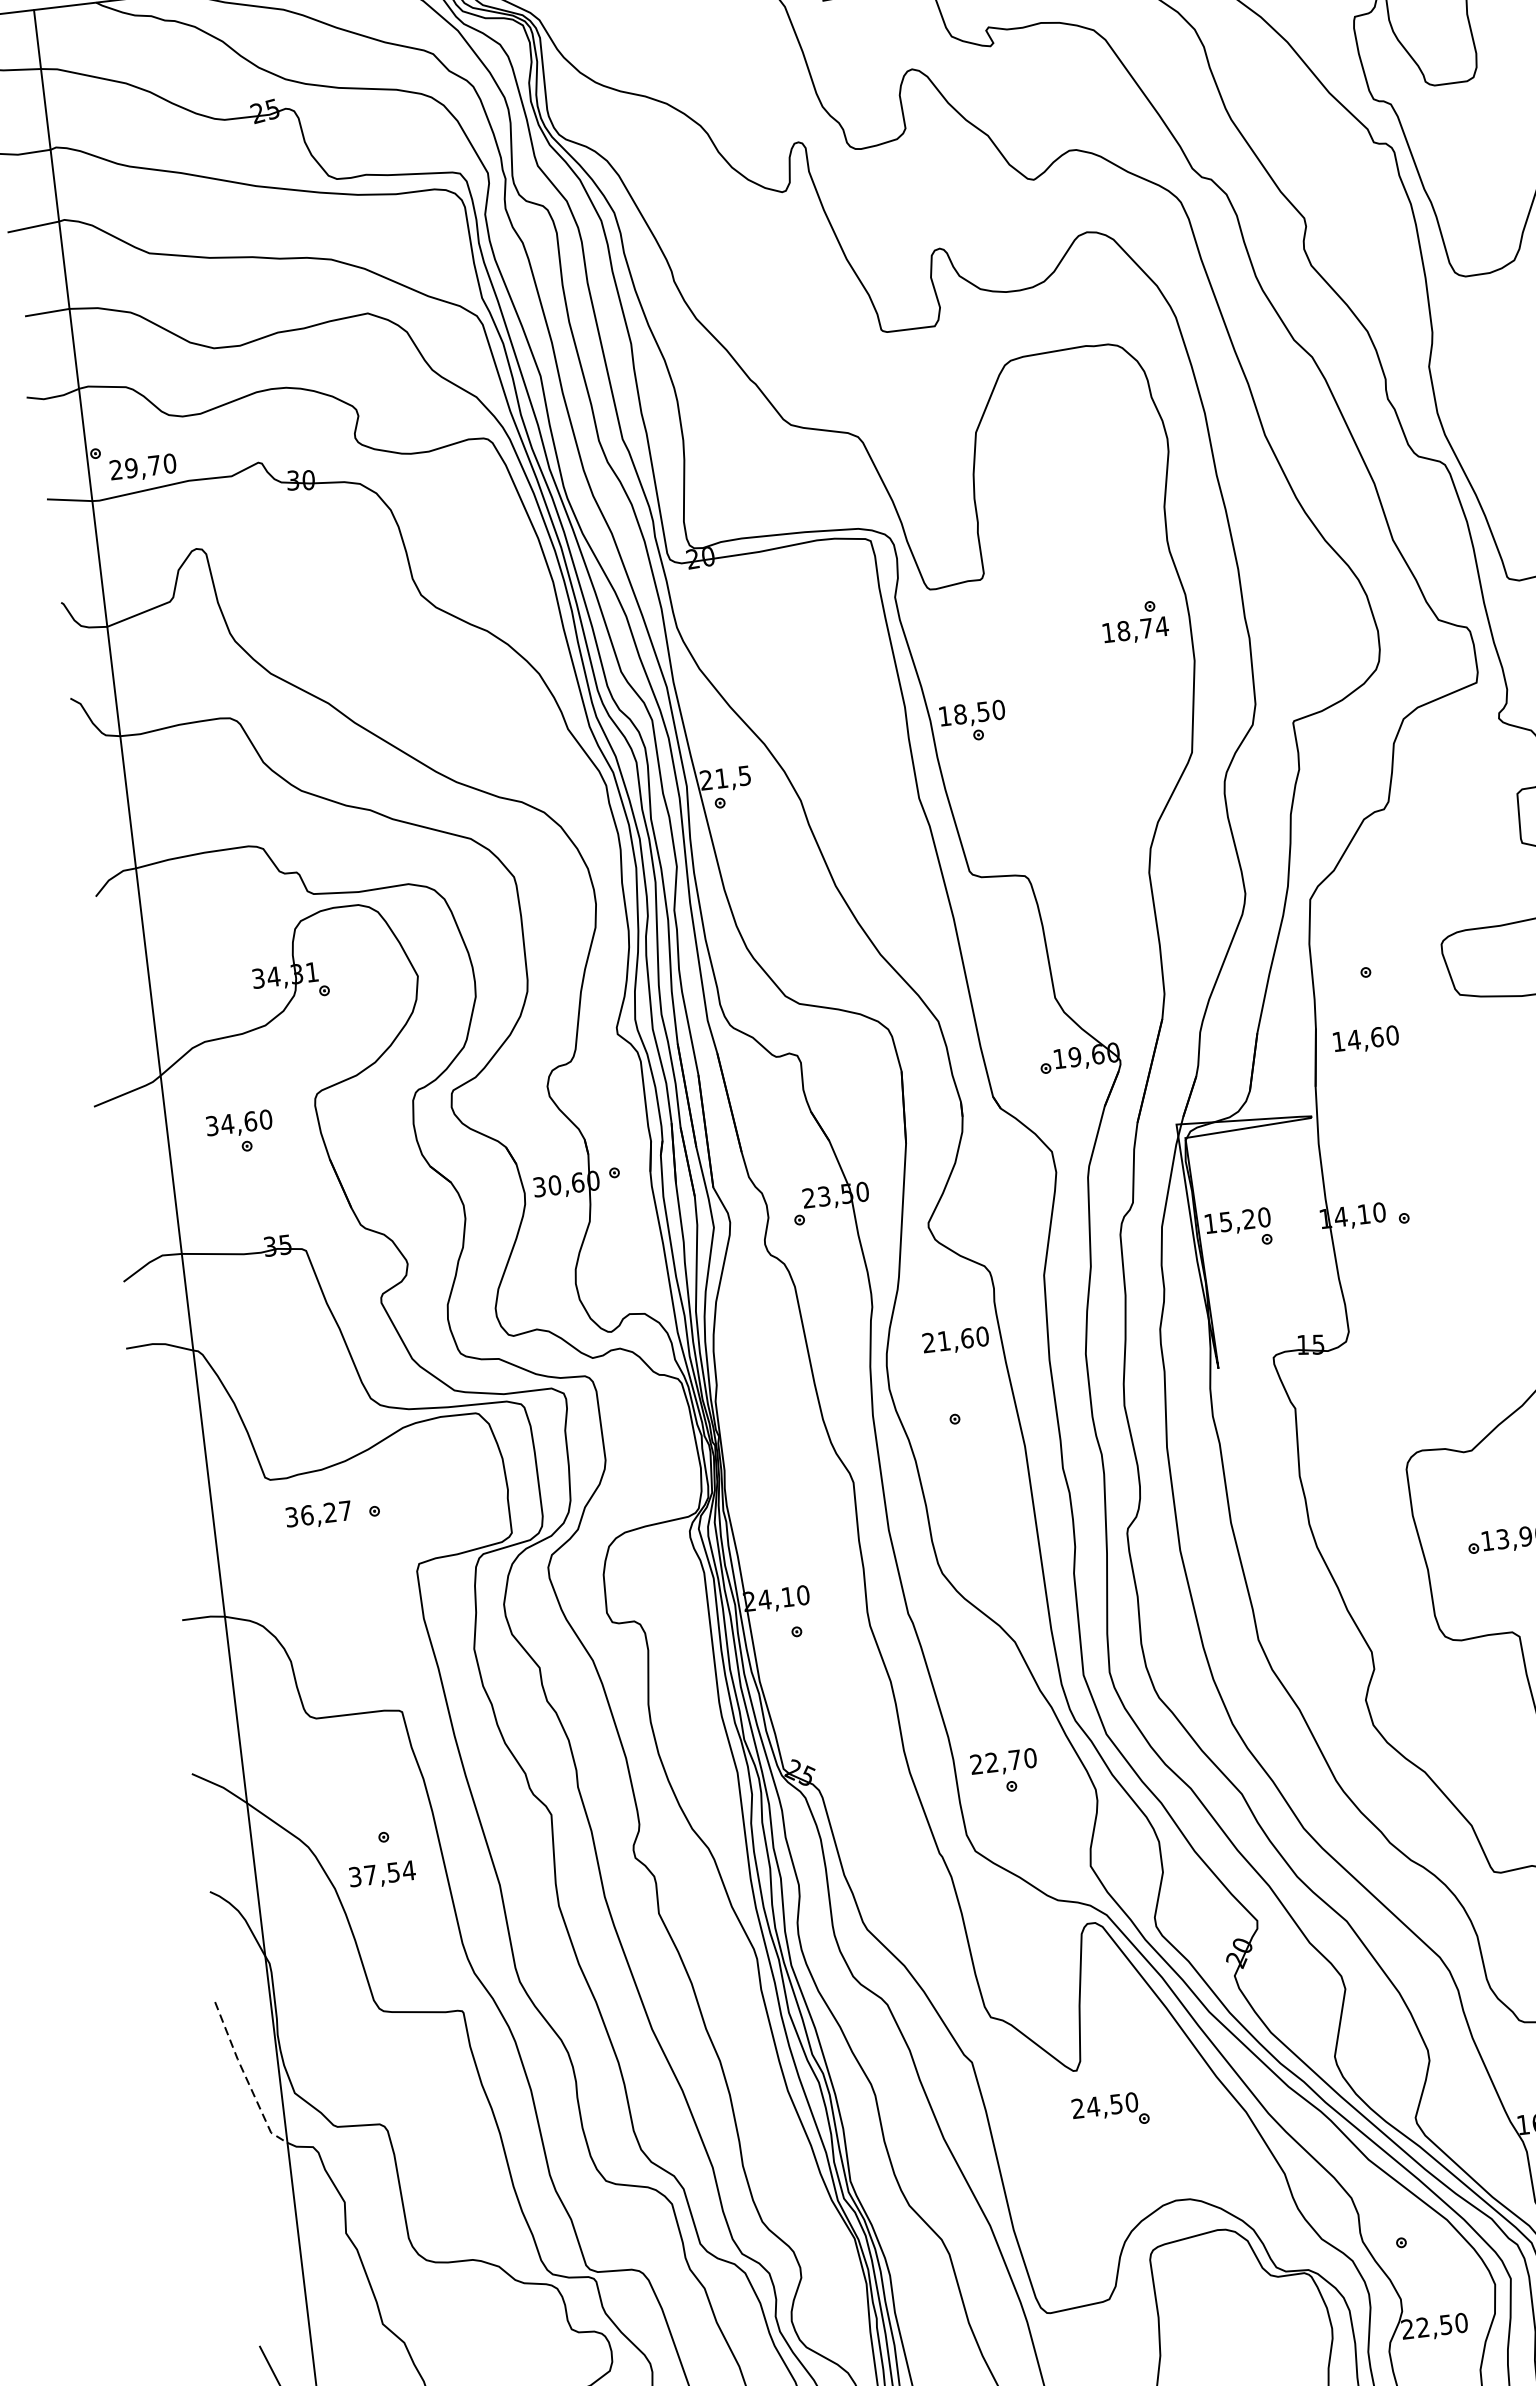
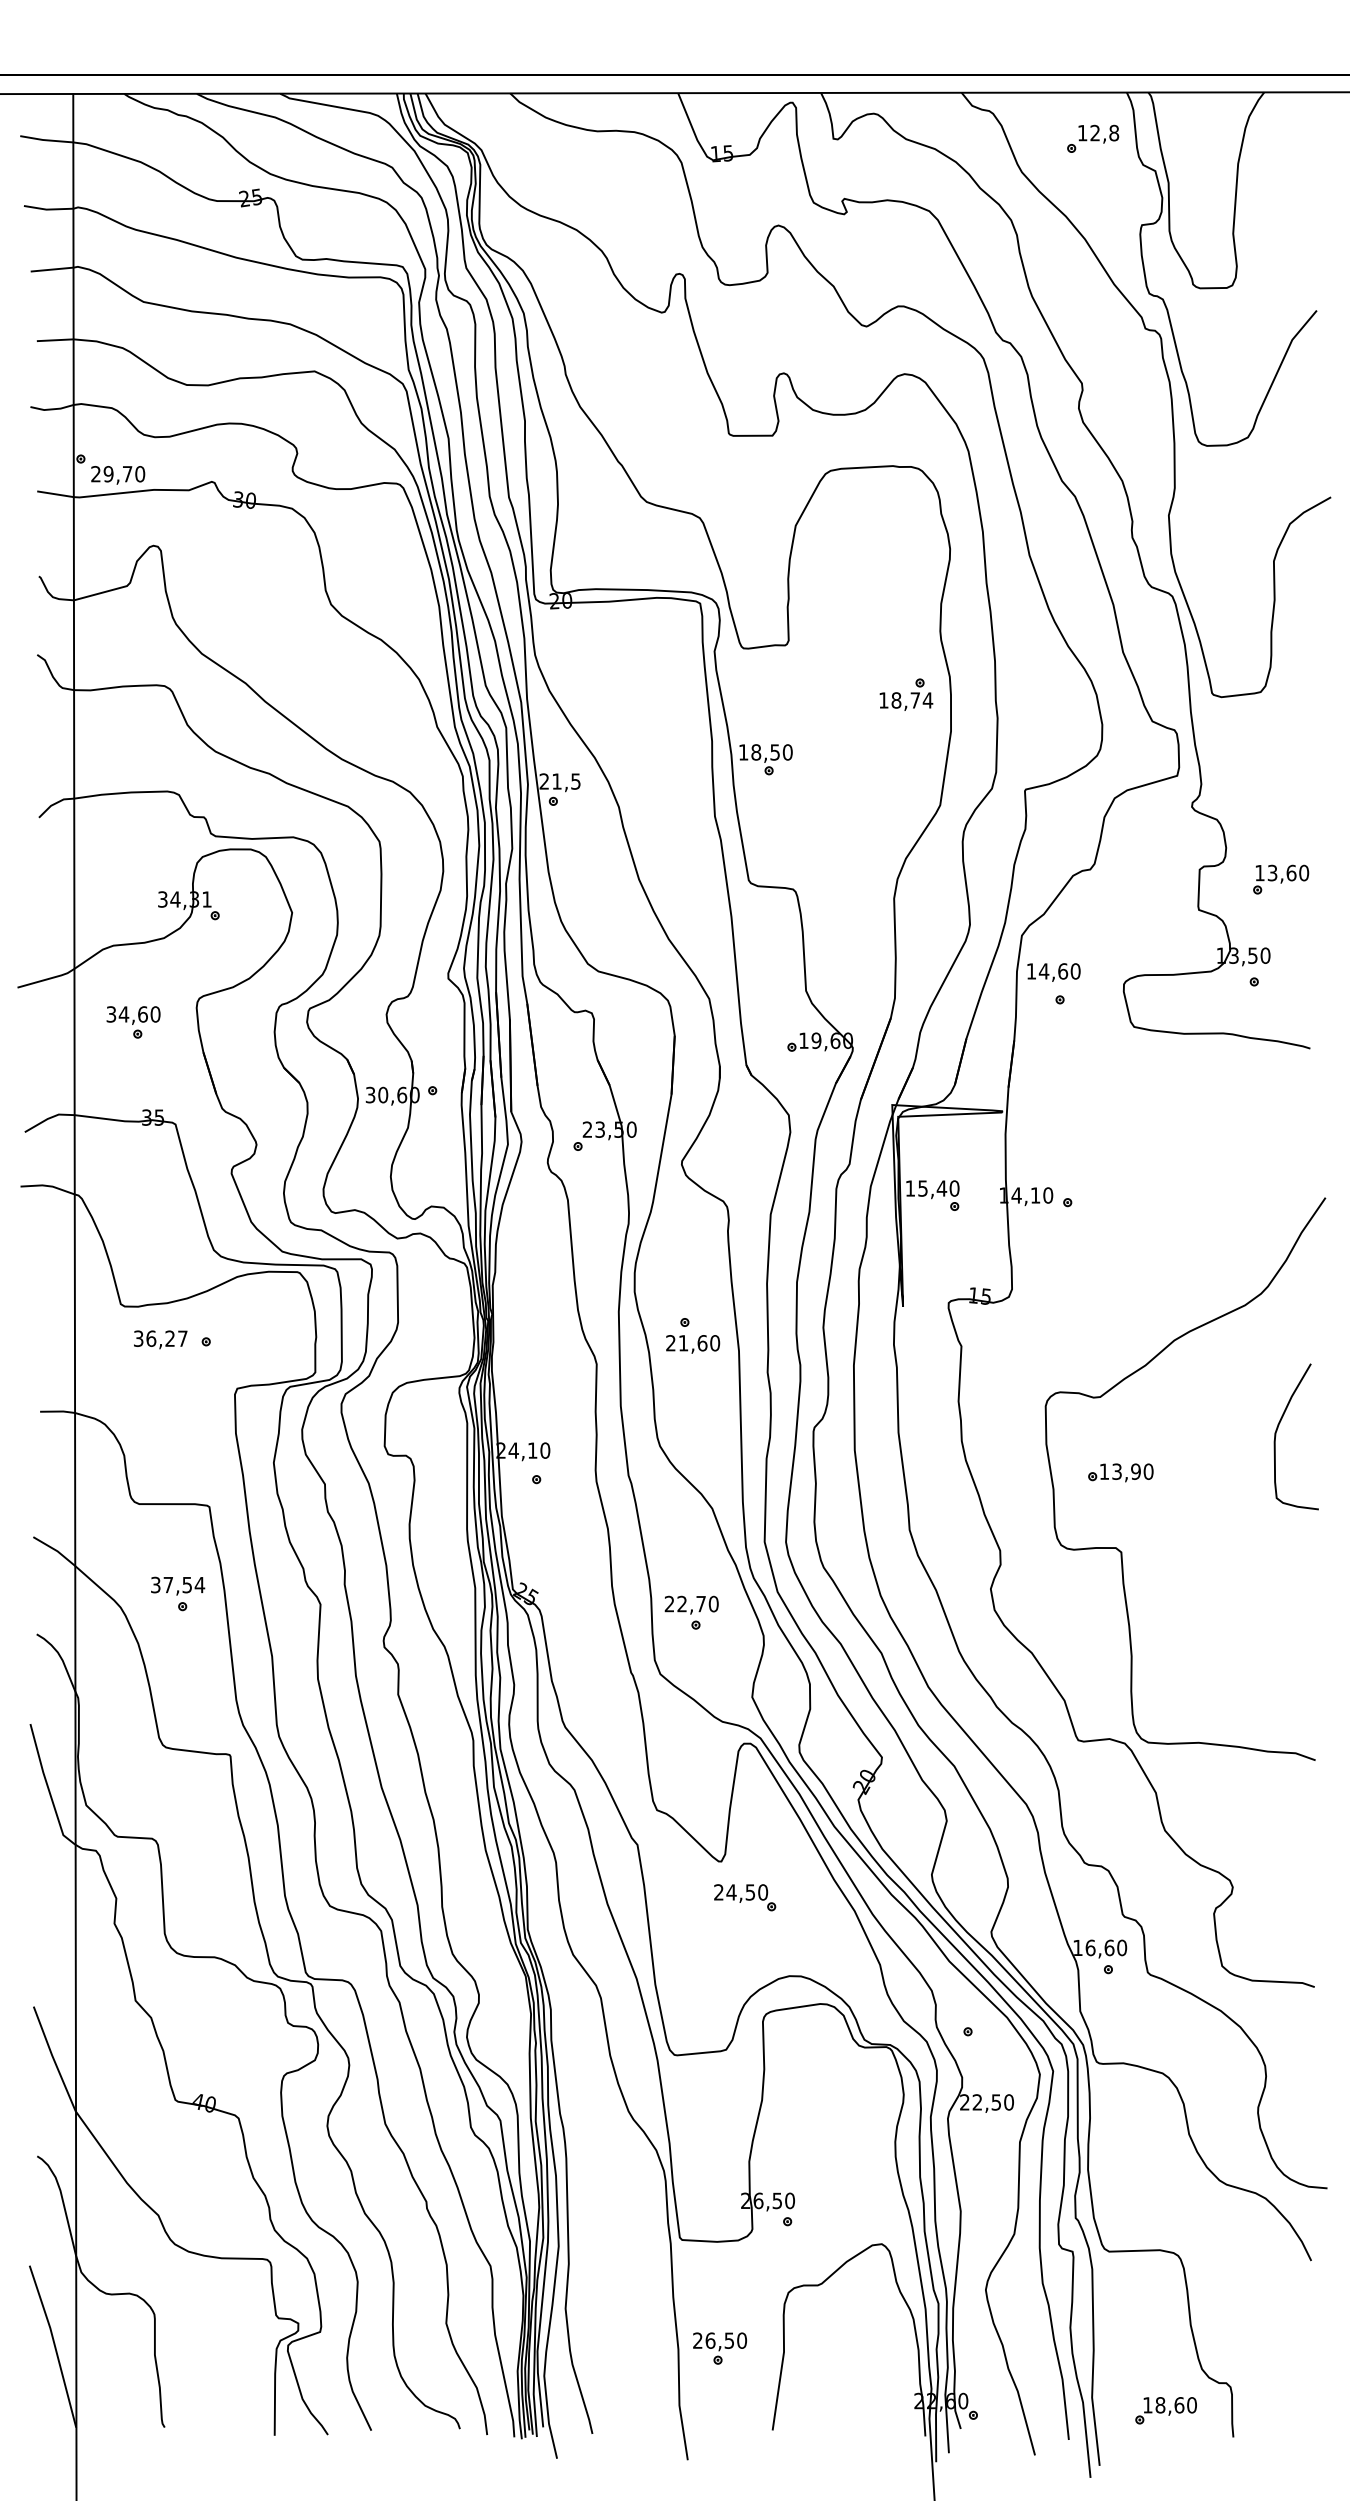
text: (1365, 1039) -> (1053, 972), moved
text: (1248, 1219) -> (941, 1188), 15,20 -> 15,40
text: (956, 1341) -> (693, 1344), moved
text: (382, 1874) -> (178, 1585), moved
line: (246, 2076) -> (48, 1787), dashed -> solid

